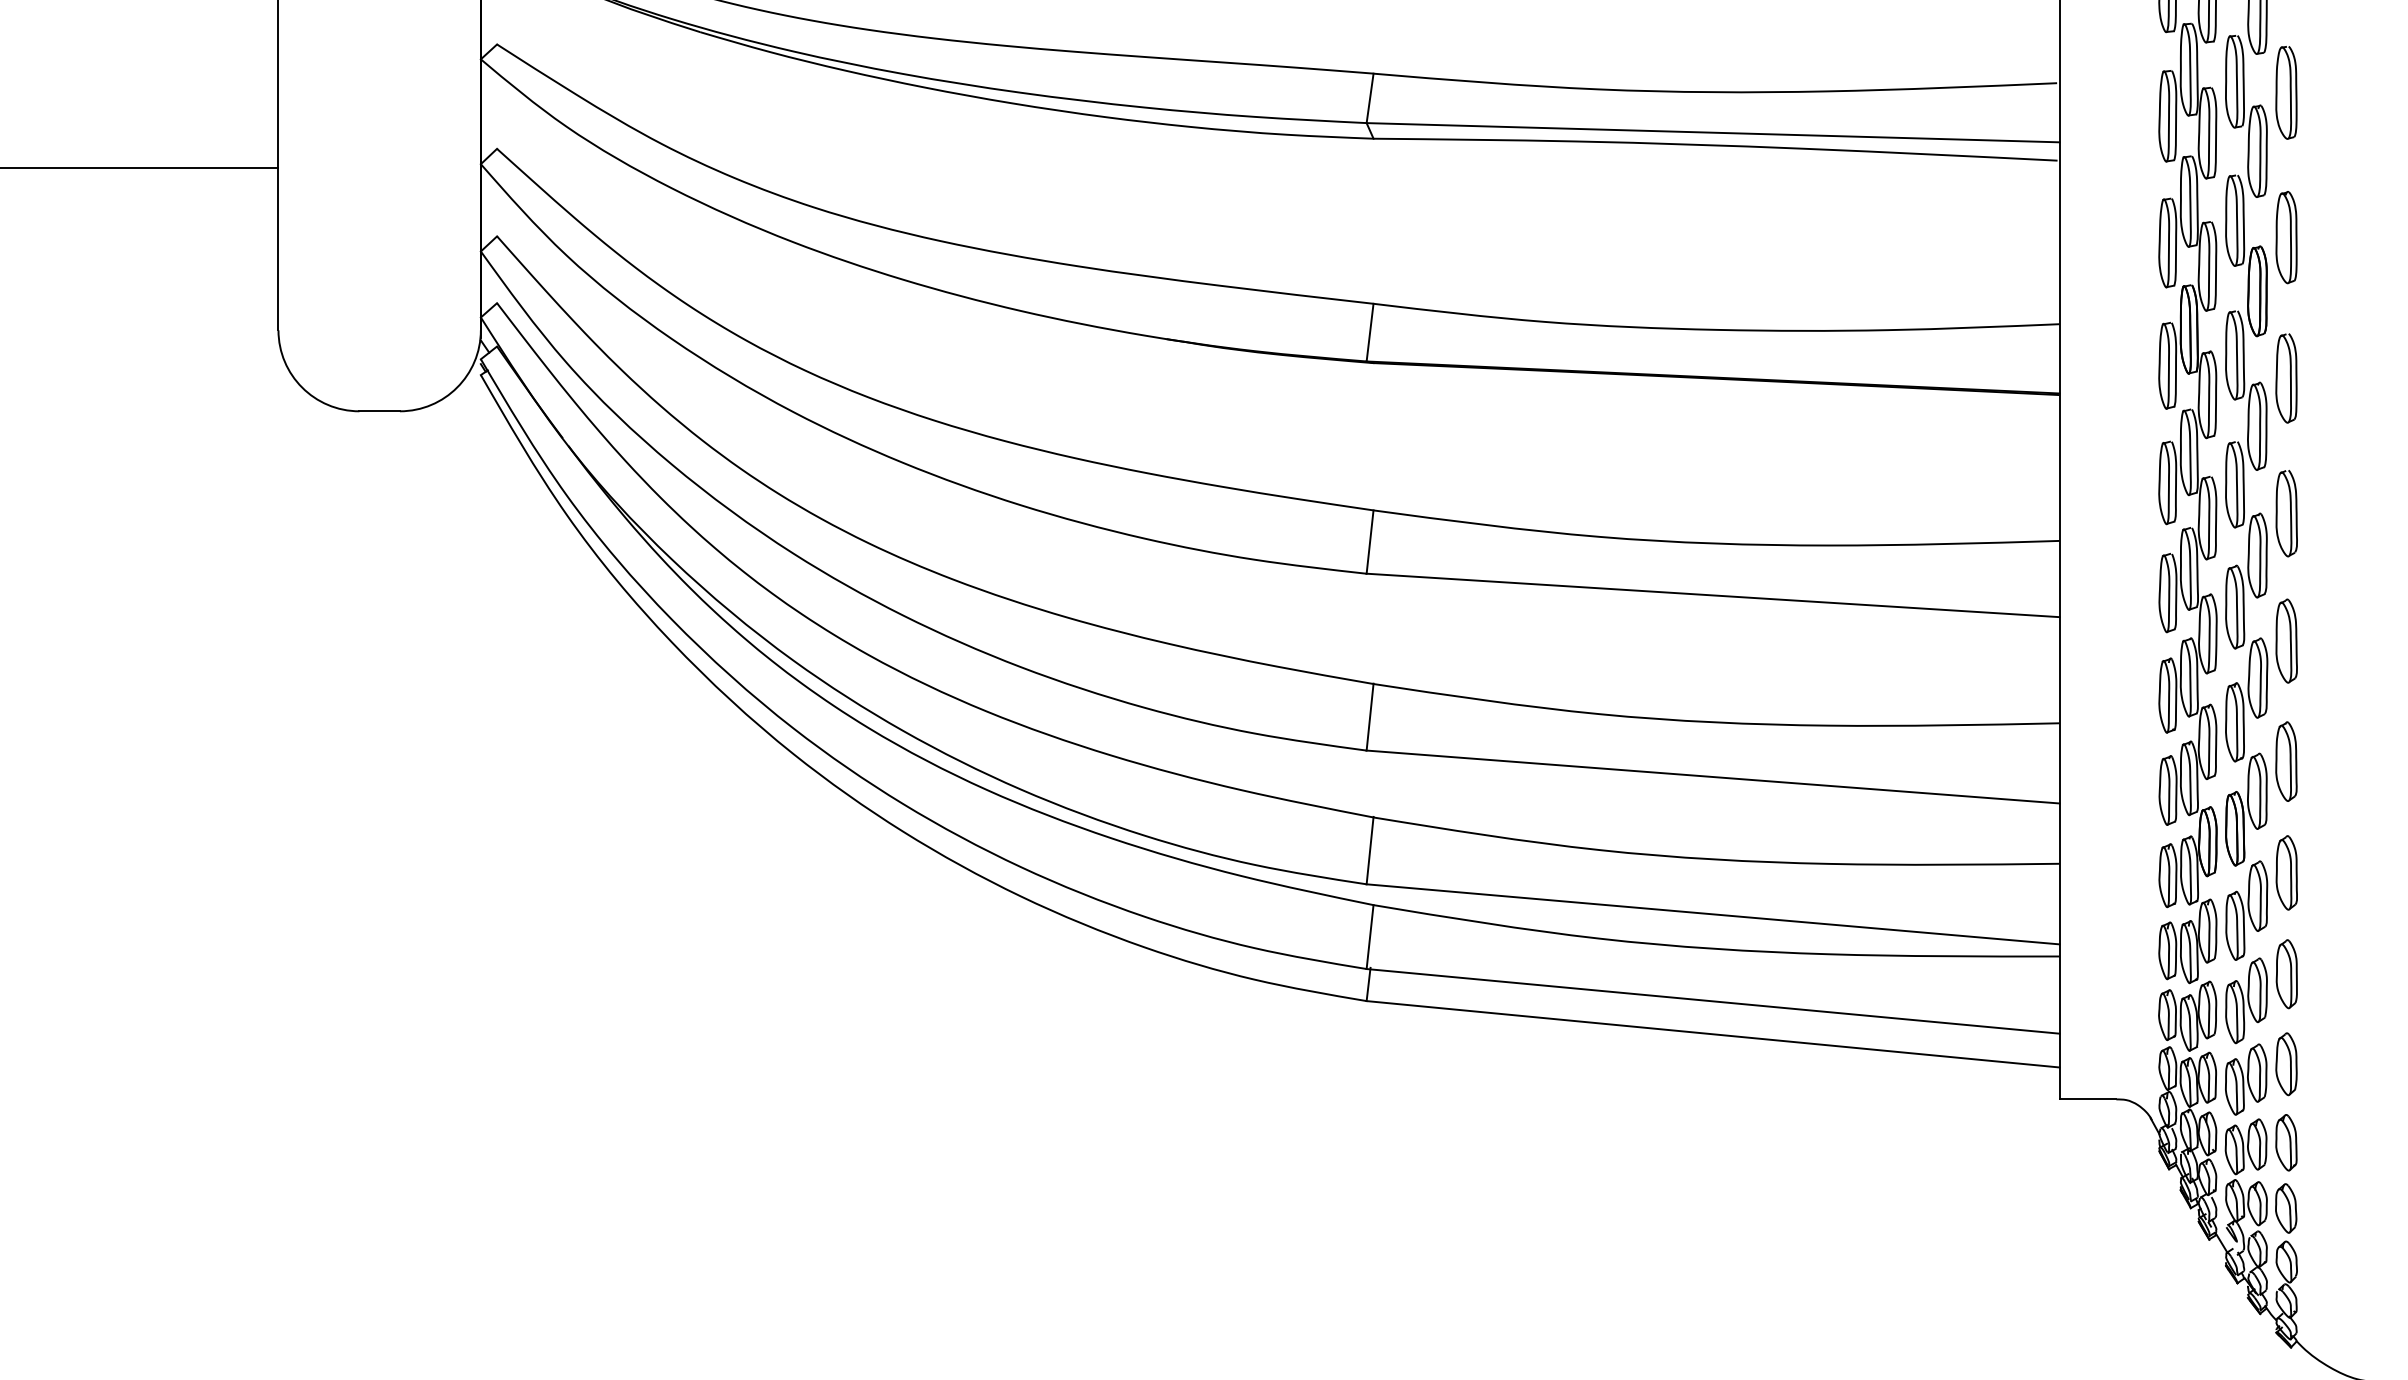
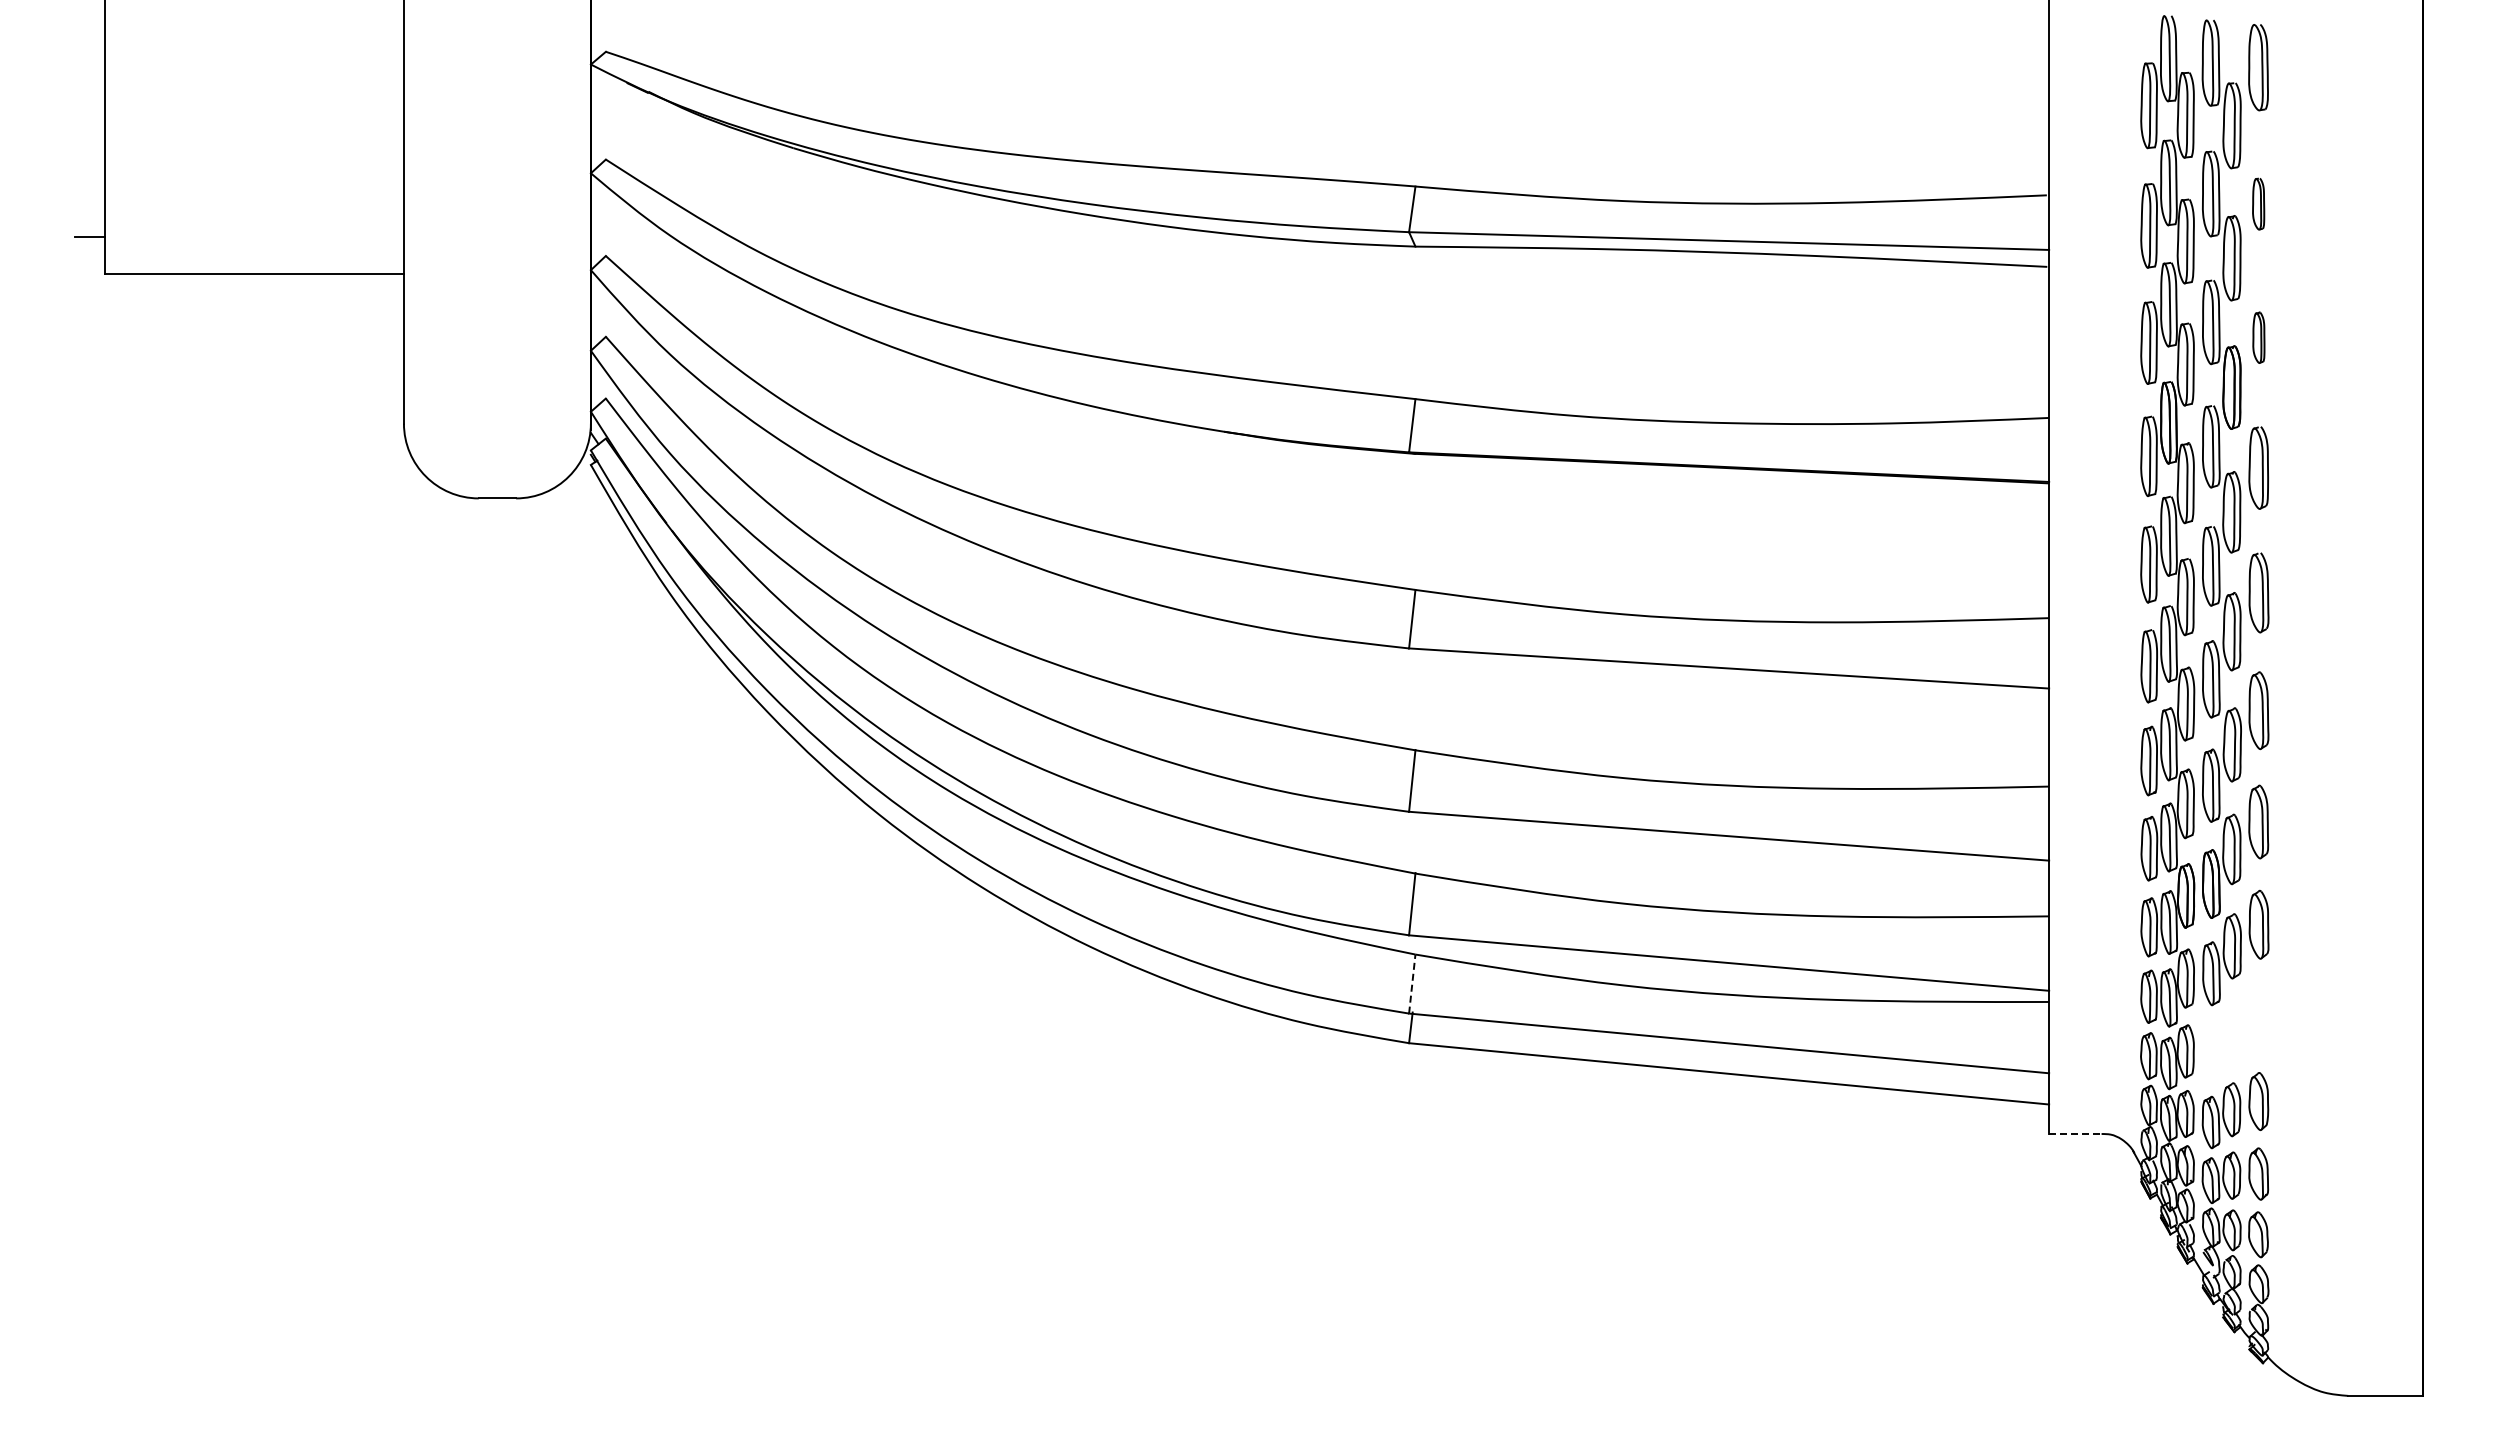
part: (2286, 92) -> (2258, 203), size x0.6
part: (2286, 237) -> (2258, 337), size x0.6
line: (1370, 937) -> (1412, 984), solid -> dashed
part: (2261, 991) -> (2235, 1034), removed
line: (2088, 1099) -> (2075, 1134), solid -> dashed

